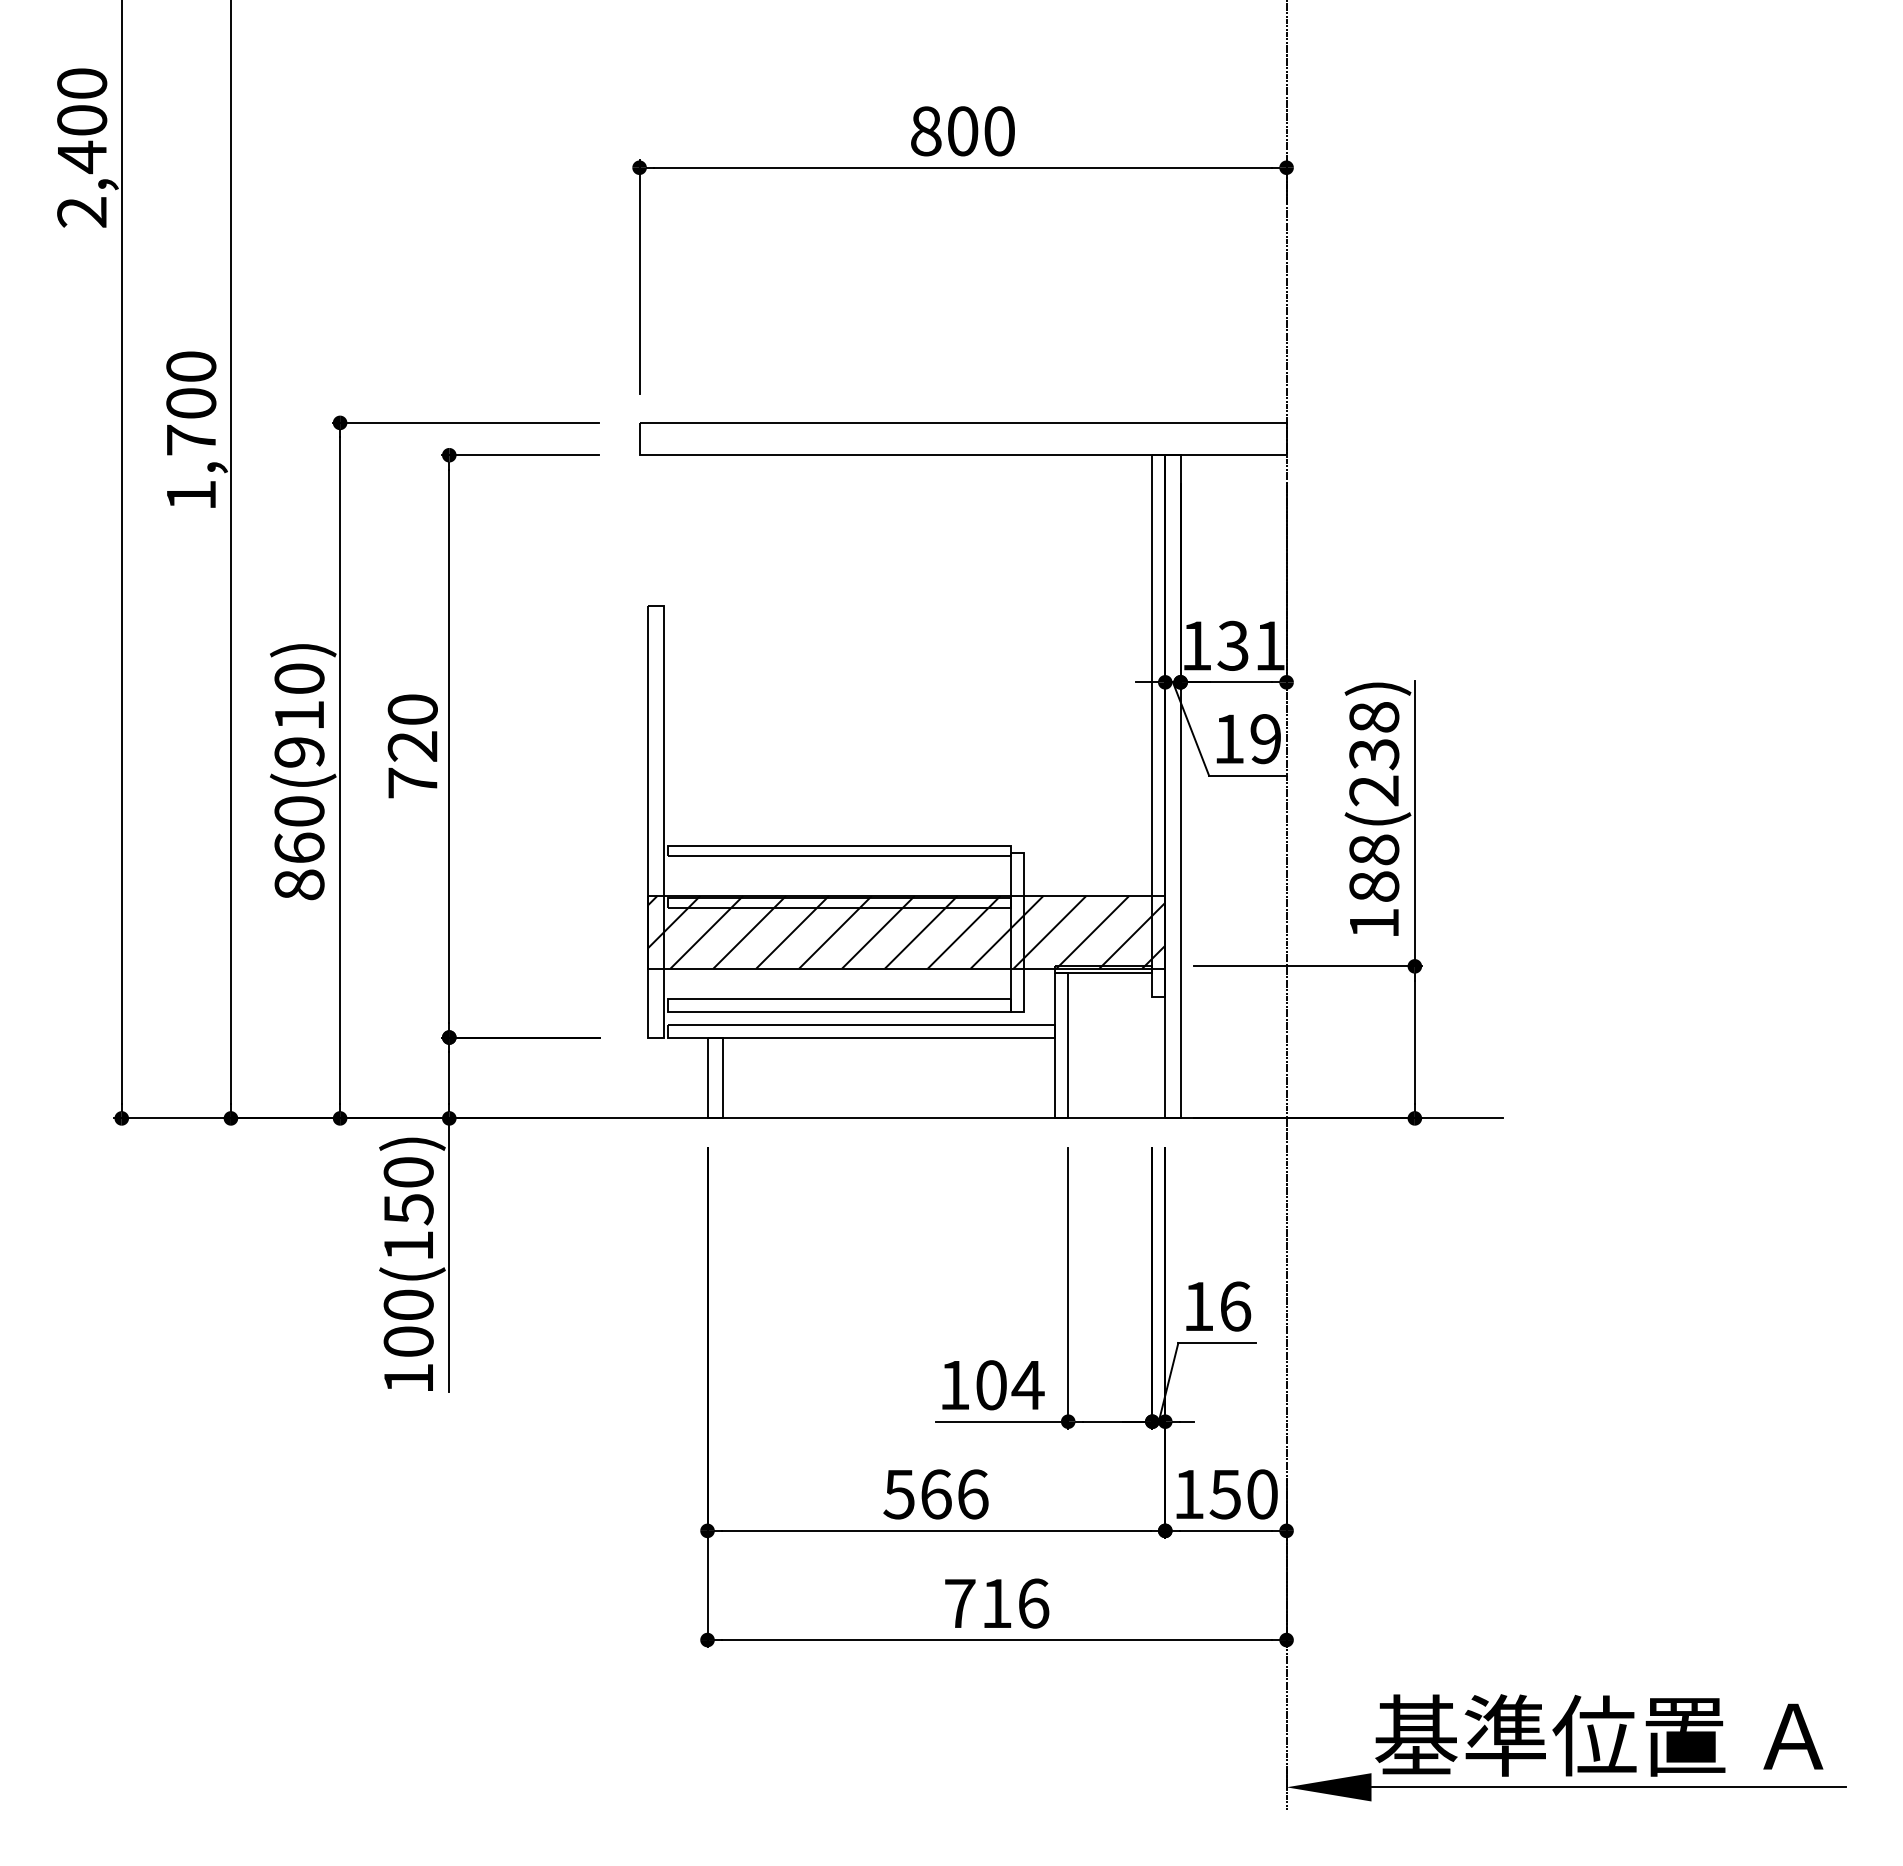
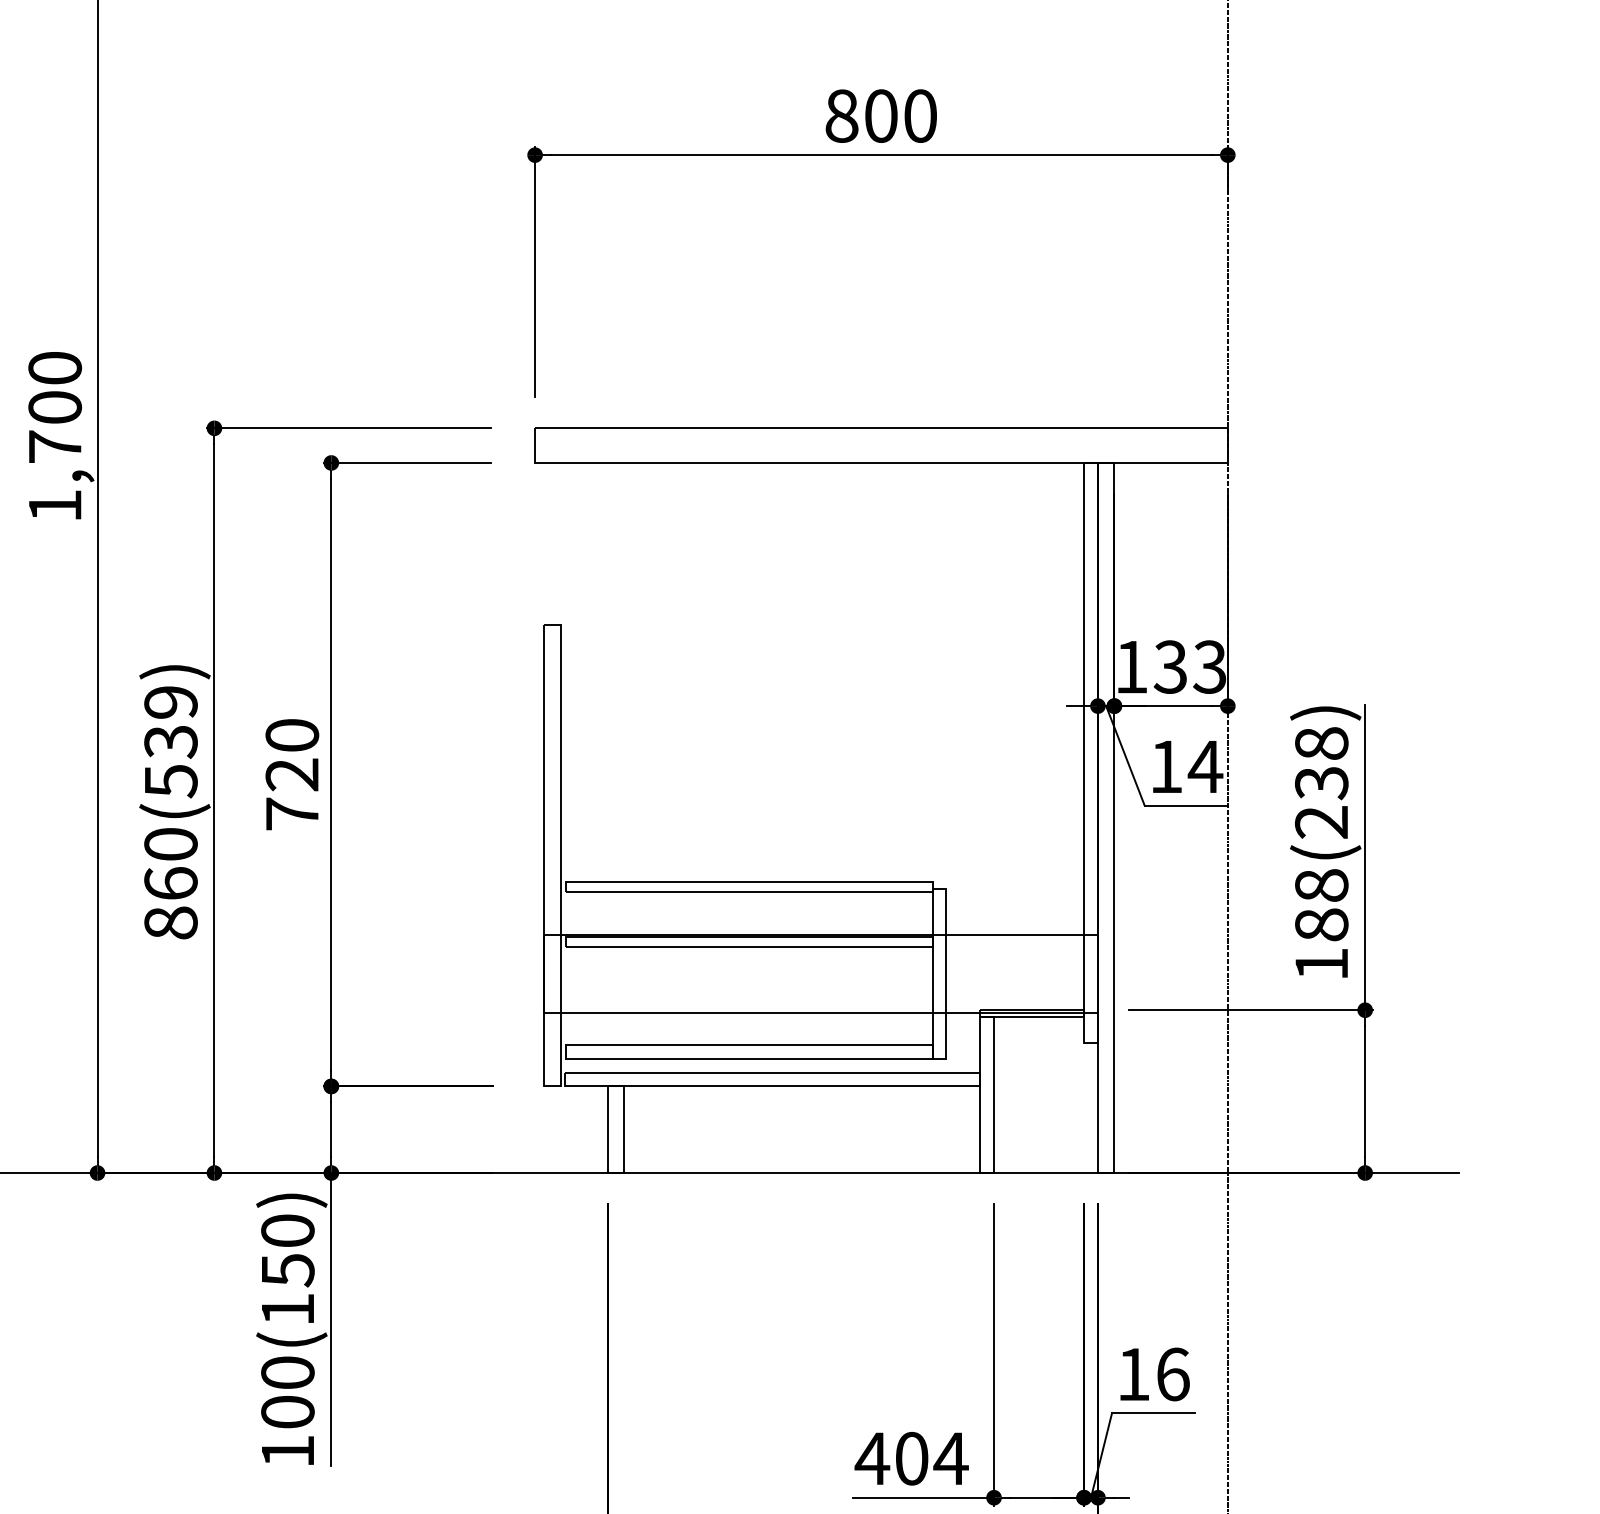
text: (1269, 645) -> (1209, 666), 131 -> 133
text: (299, 715) -> (170, 741), 860(910) -> 860(539)
text: (1265, 739) -> (1205, 767), 19 -> 14
hatch: (906, 931) -> (820, 972), removed
text: (954, 1385) -> (872, 1458), 104 -> 404

